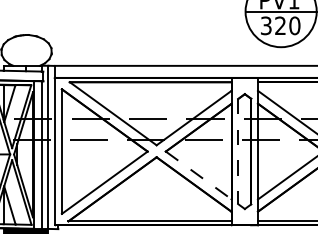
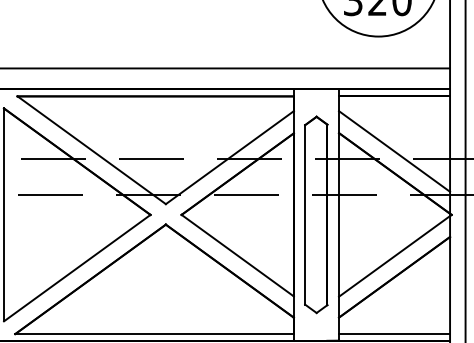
line: (238, 151) -> (305, 214), dashed -> solid
line: (198, 175) -> (237, 255), dashed -> solid

